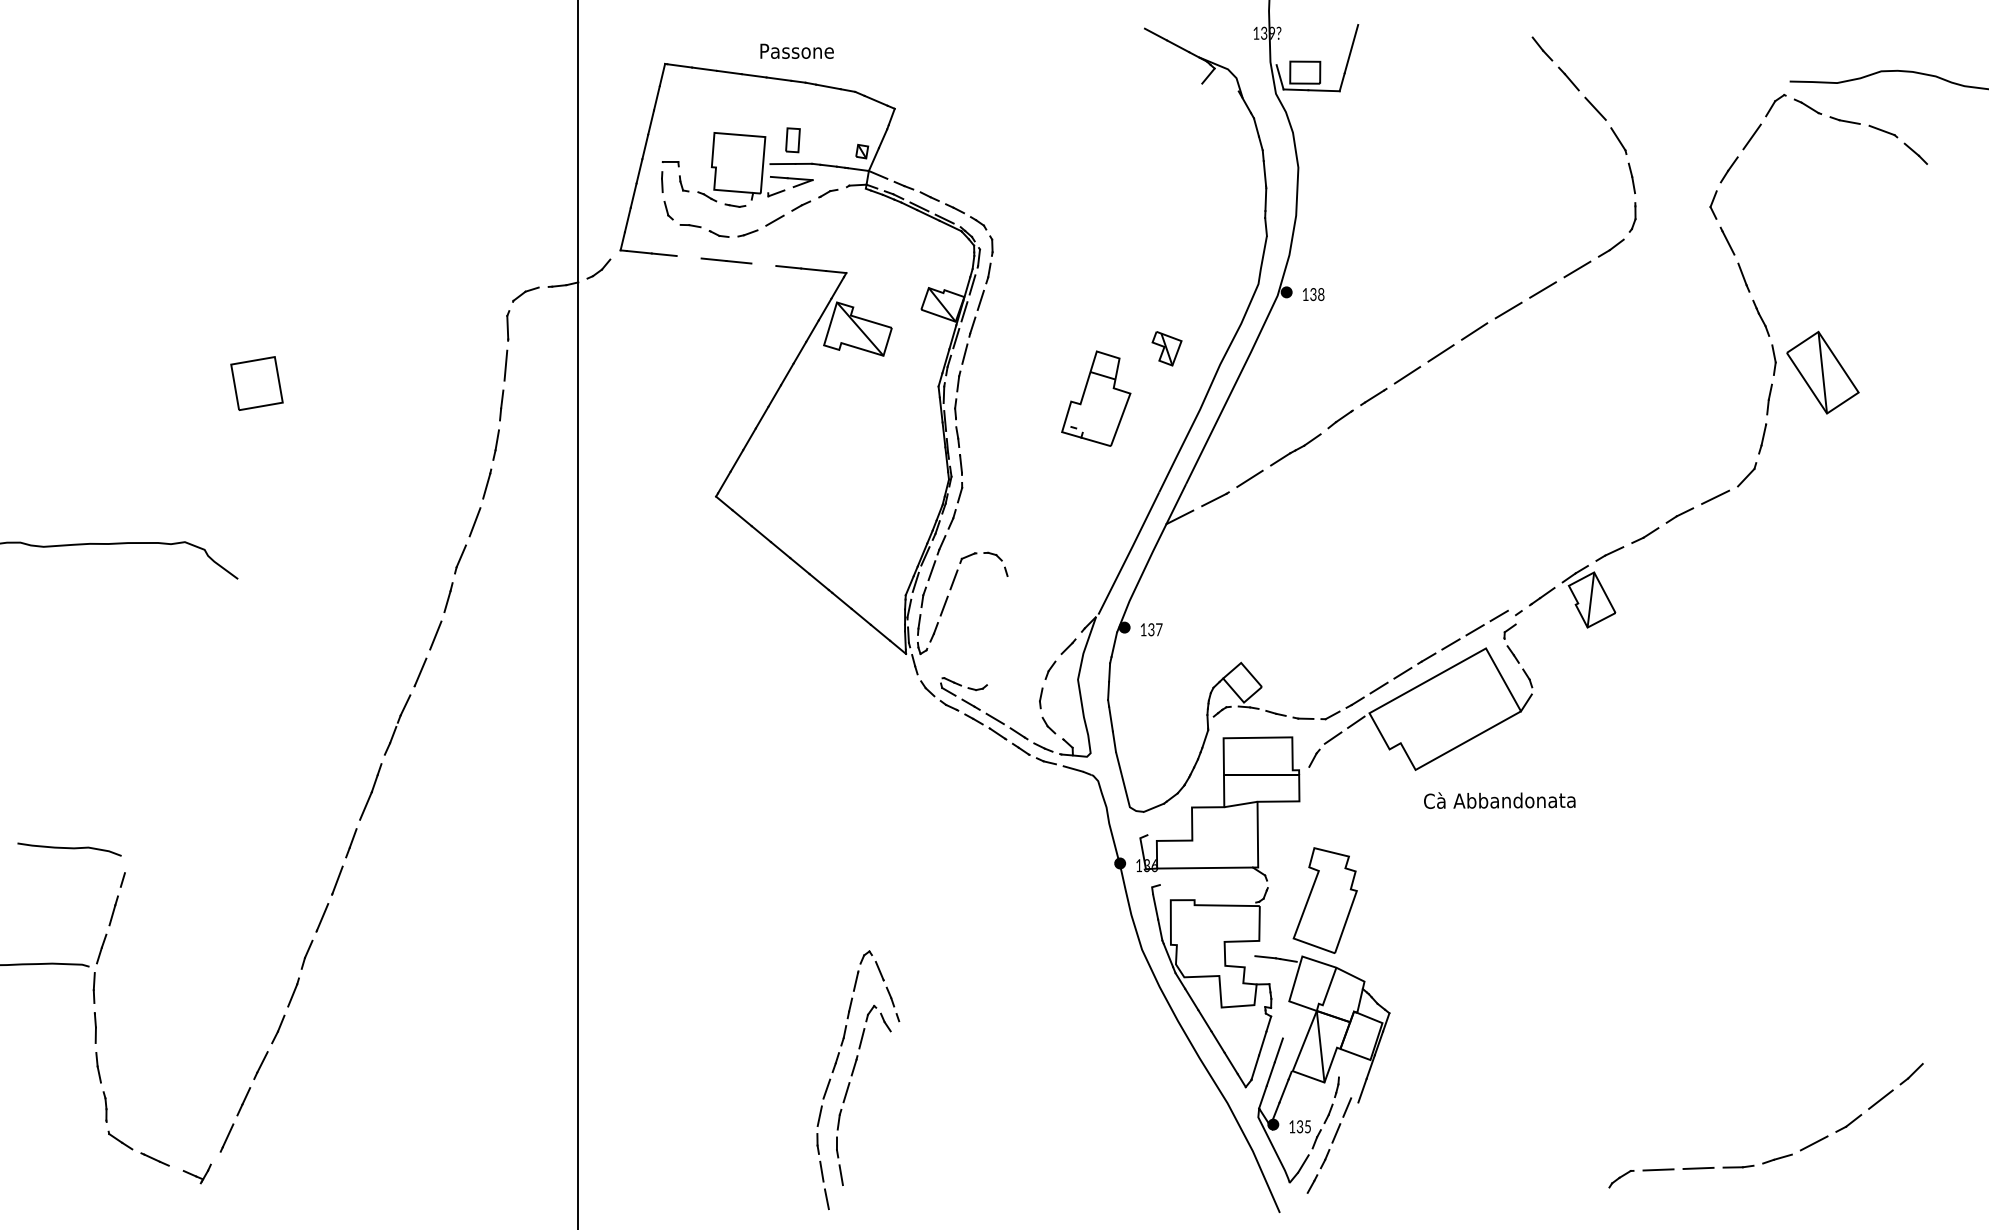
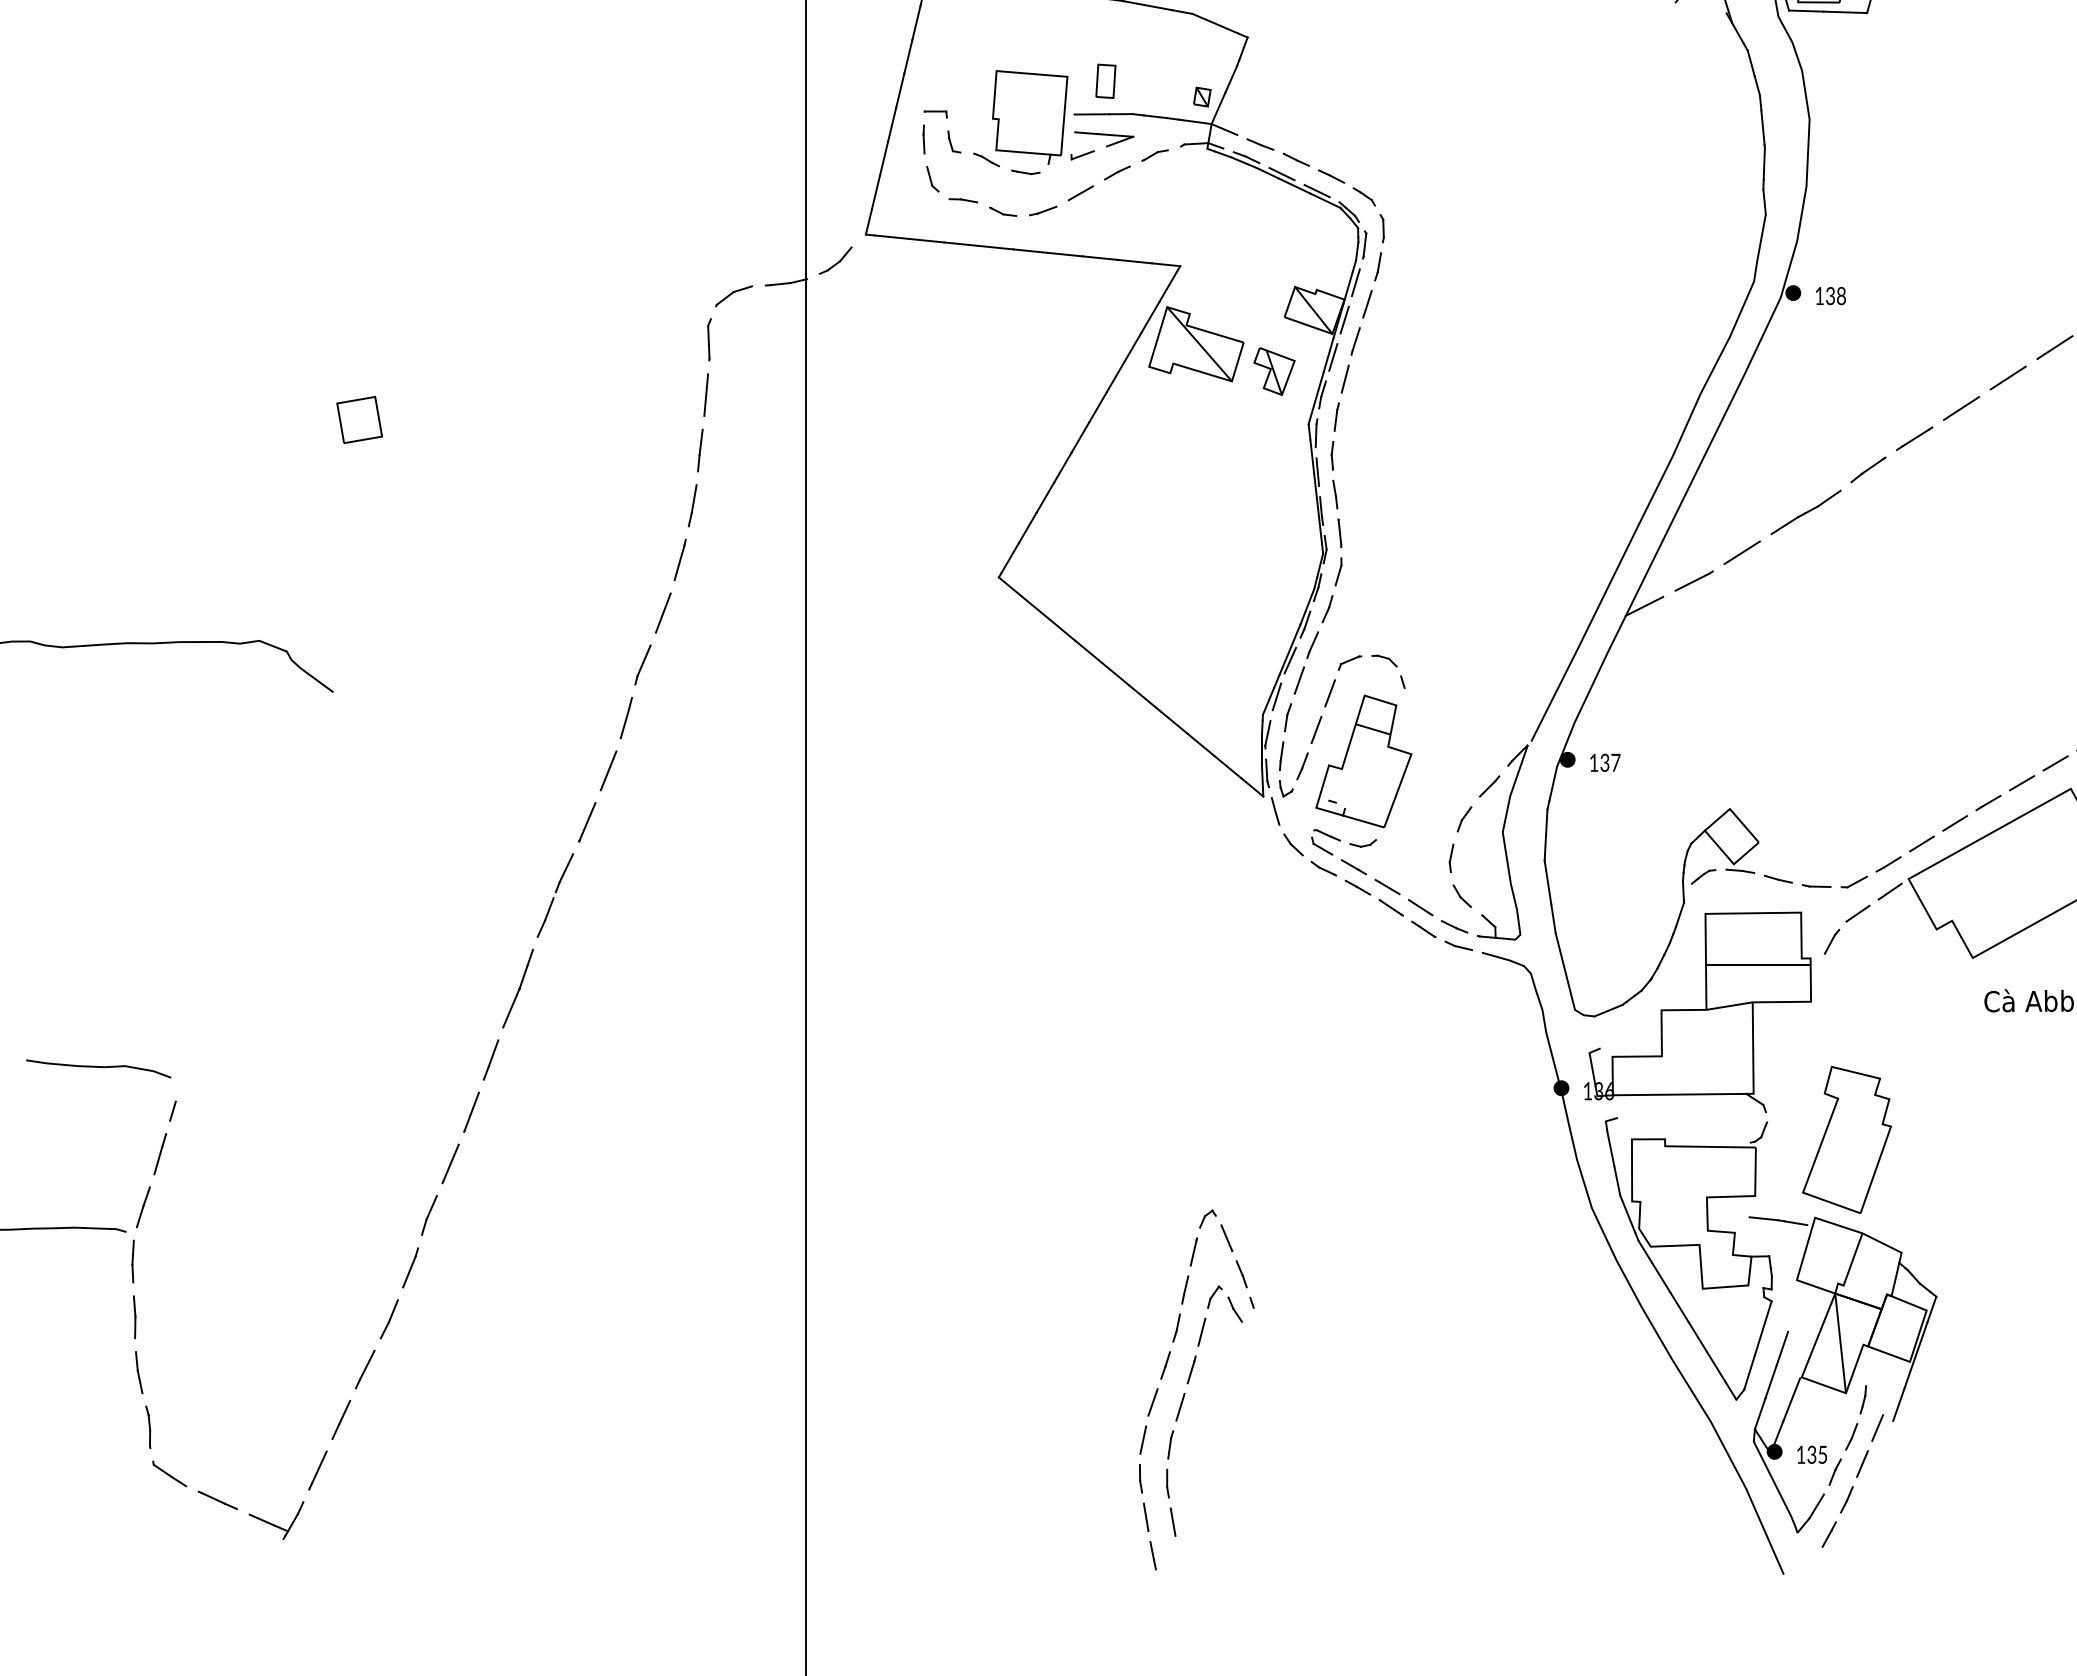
line: (688, 257) -> (960, 244), added
line: (763, 264) -> (1064, 254), added
part: (1166, 348) -> (1273, 371), moved
part: (256, 383) -> (358, 419), size x0.62
part: (1096, 398) -> (1364, 761), moved
part: (197, 1173) -> (276, 1519), size x1.43

